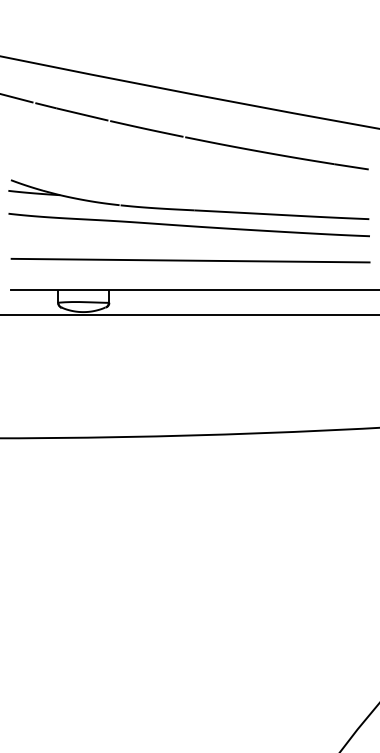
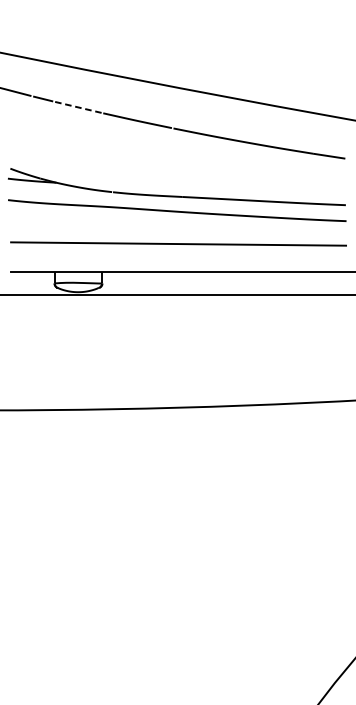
line: (82, 114) -> (77, 107), solid -> dashed

